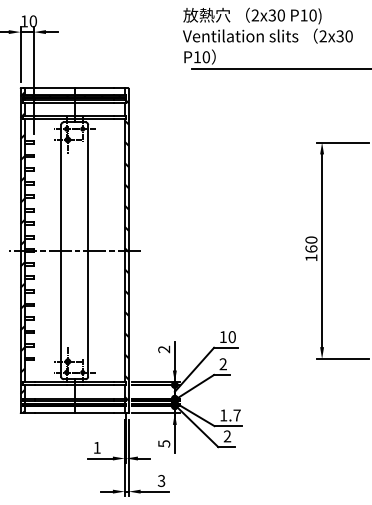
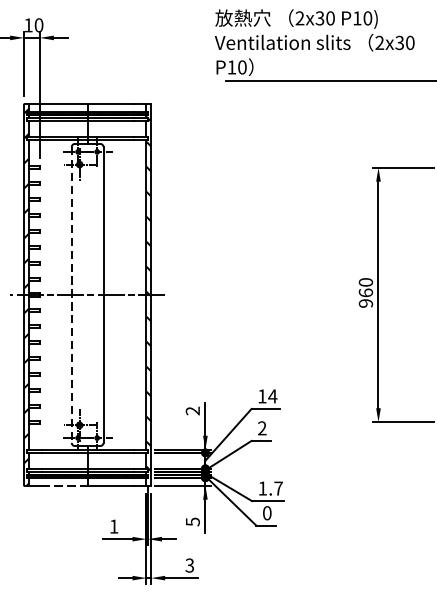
line: (61, 250) -> (72, 294), solid -> dashed
text: (311, 257) -> (366, 302), 160 -> 960
text: (232, 337) -> (273, 396), 10 -> 14
line: (55, 413) -> (65, 486), solid -> dashed
text: (227, 436) -> (267, 513), 2 -> 0

